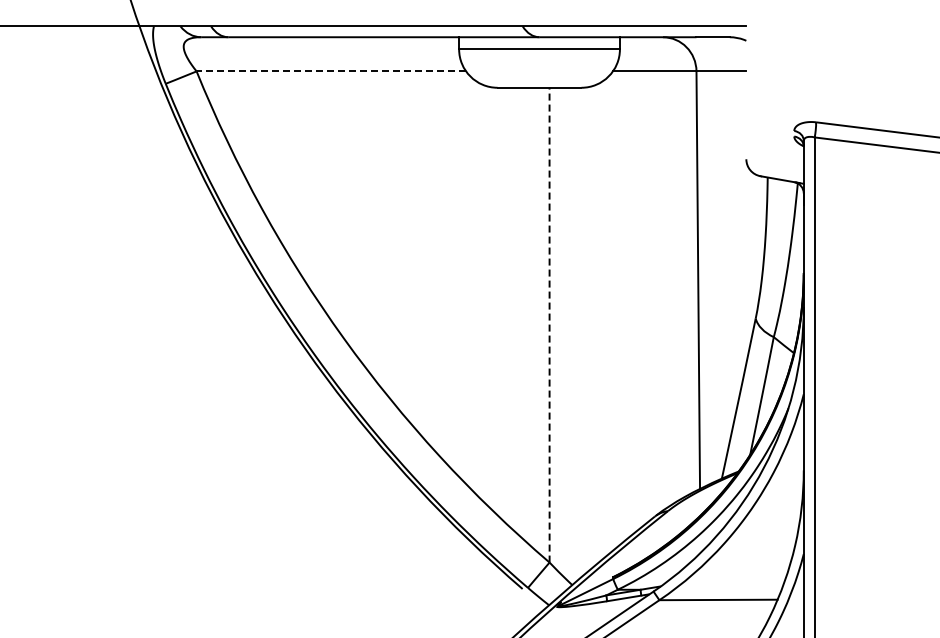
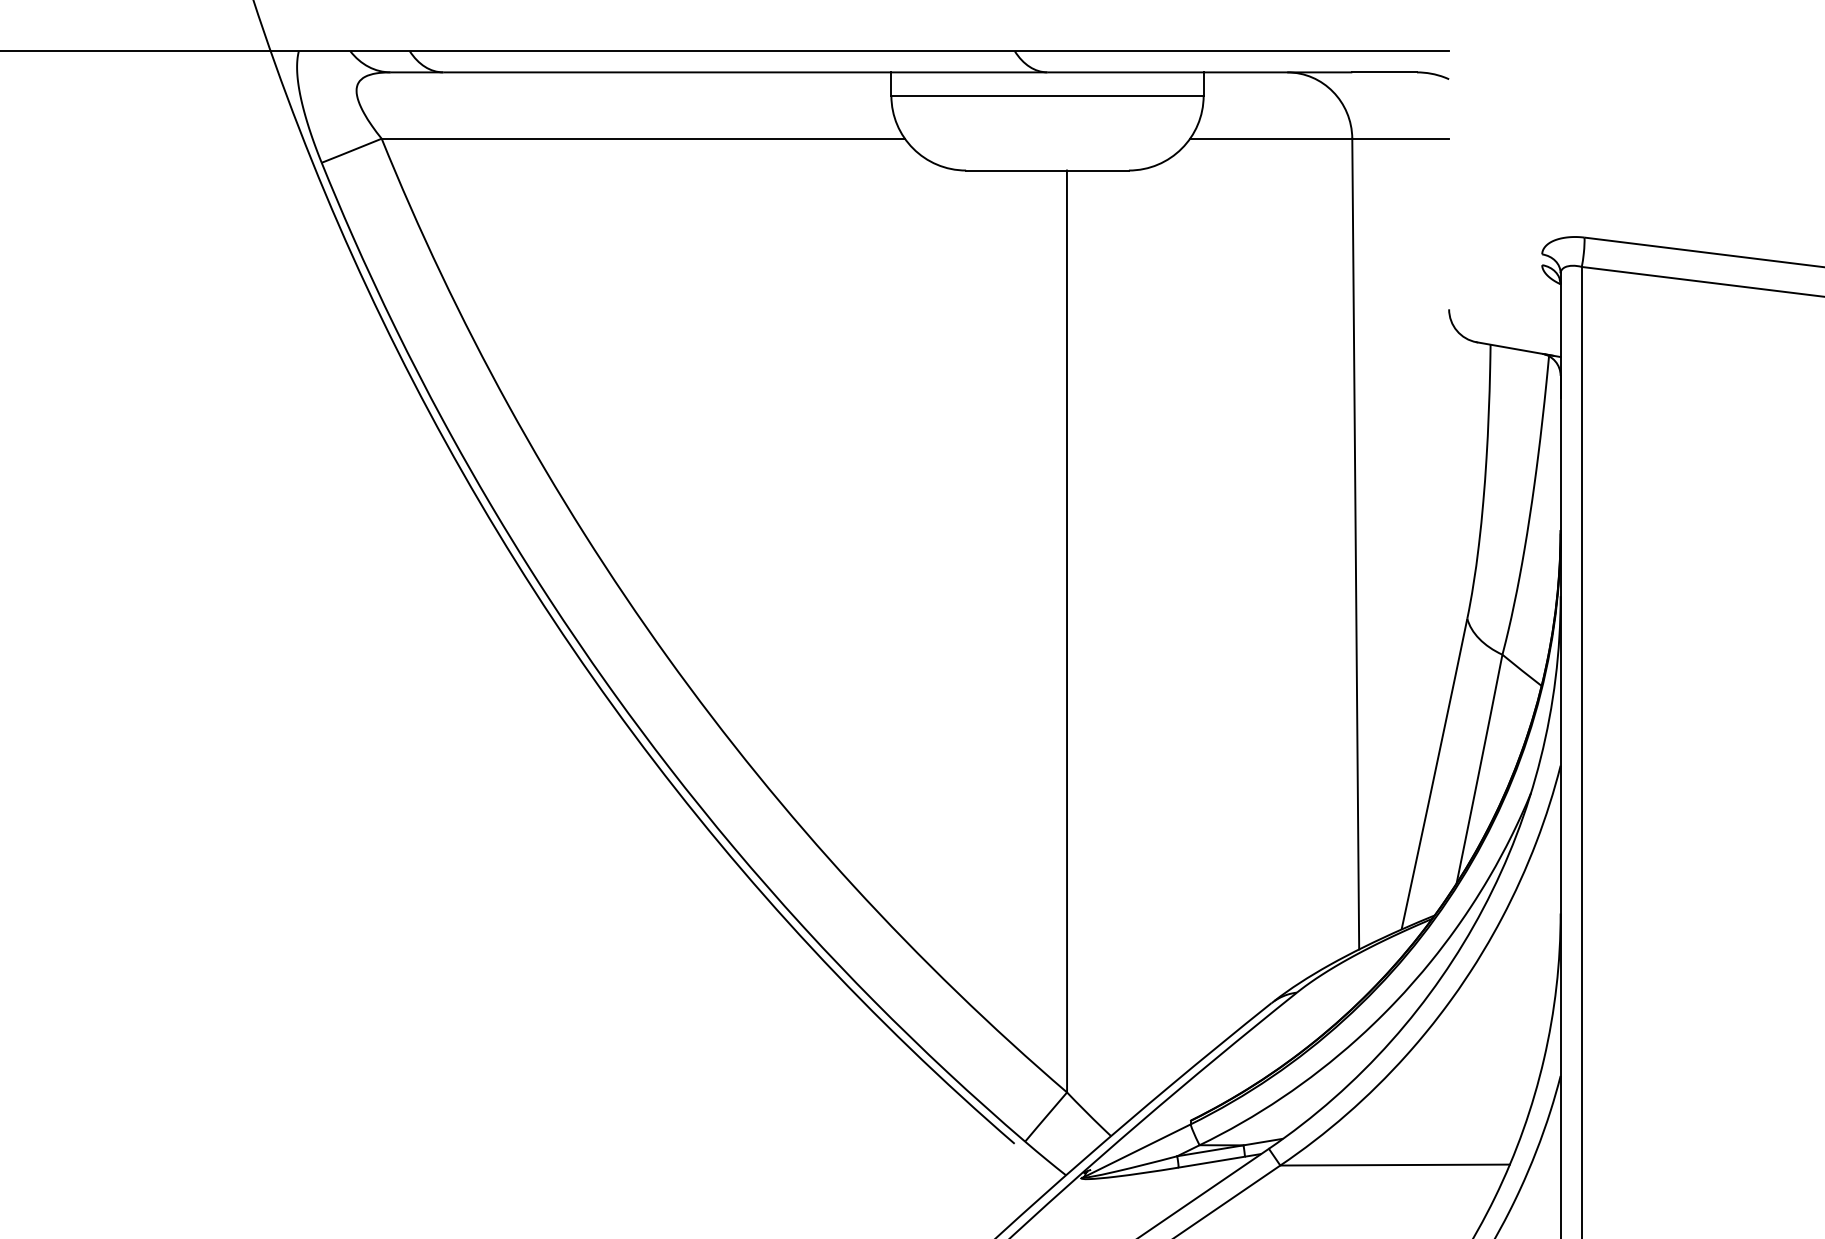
line: (331, 71) -> (643, 138), dashed -> solid
line: (549, 324) -> (1066, 630), dashed -> solid

